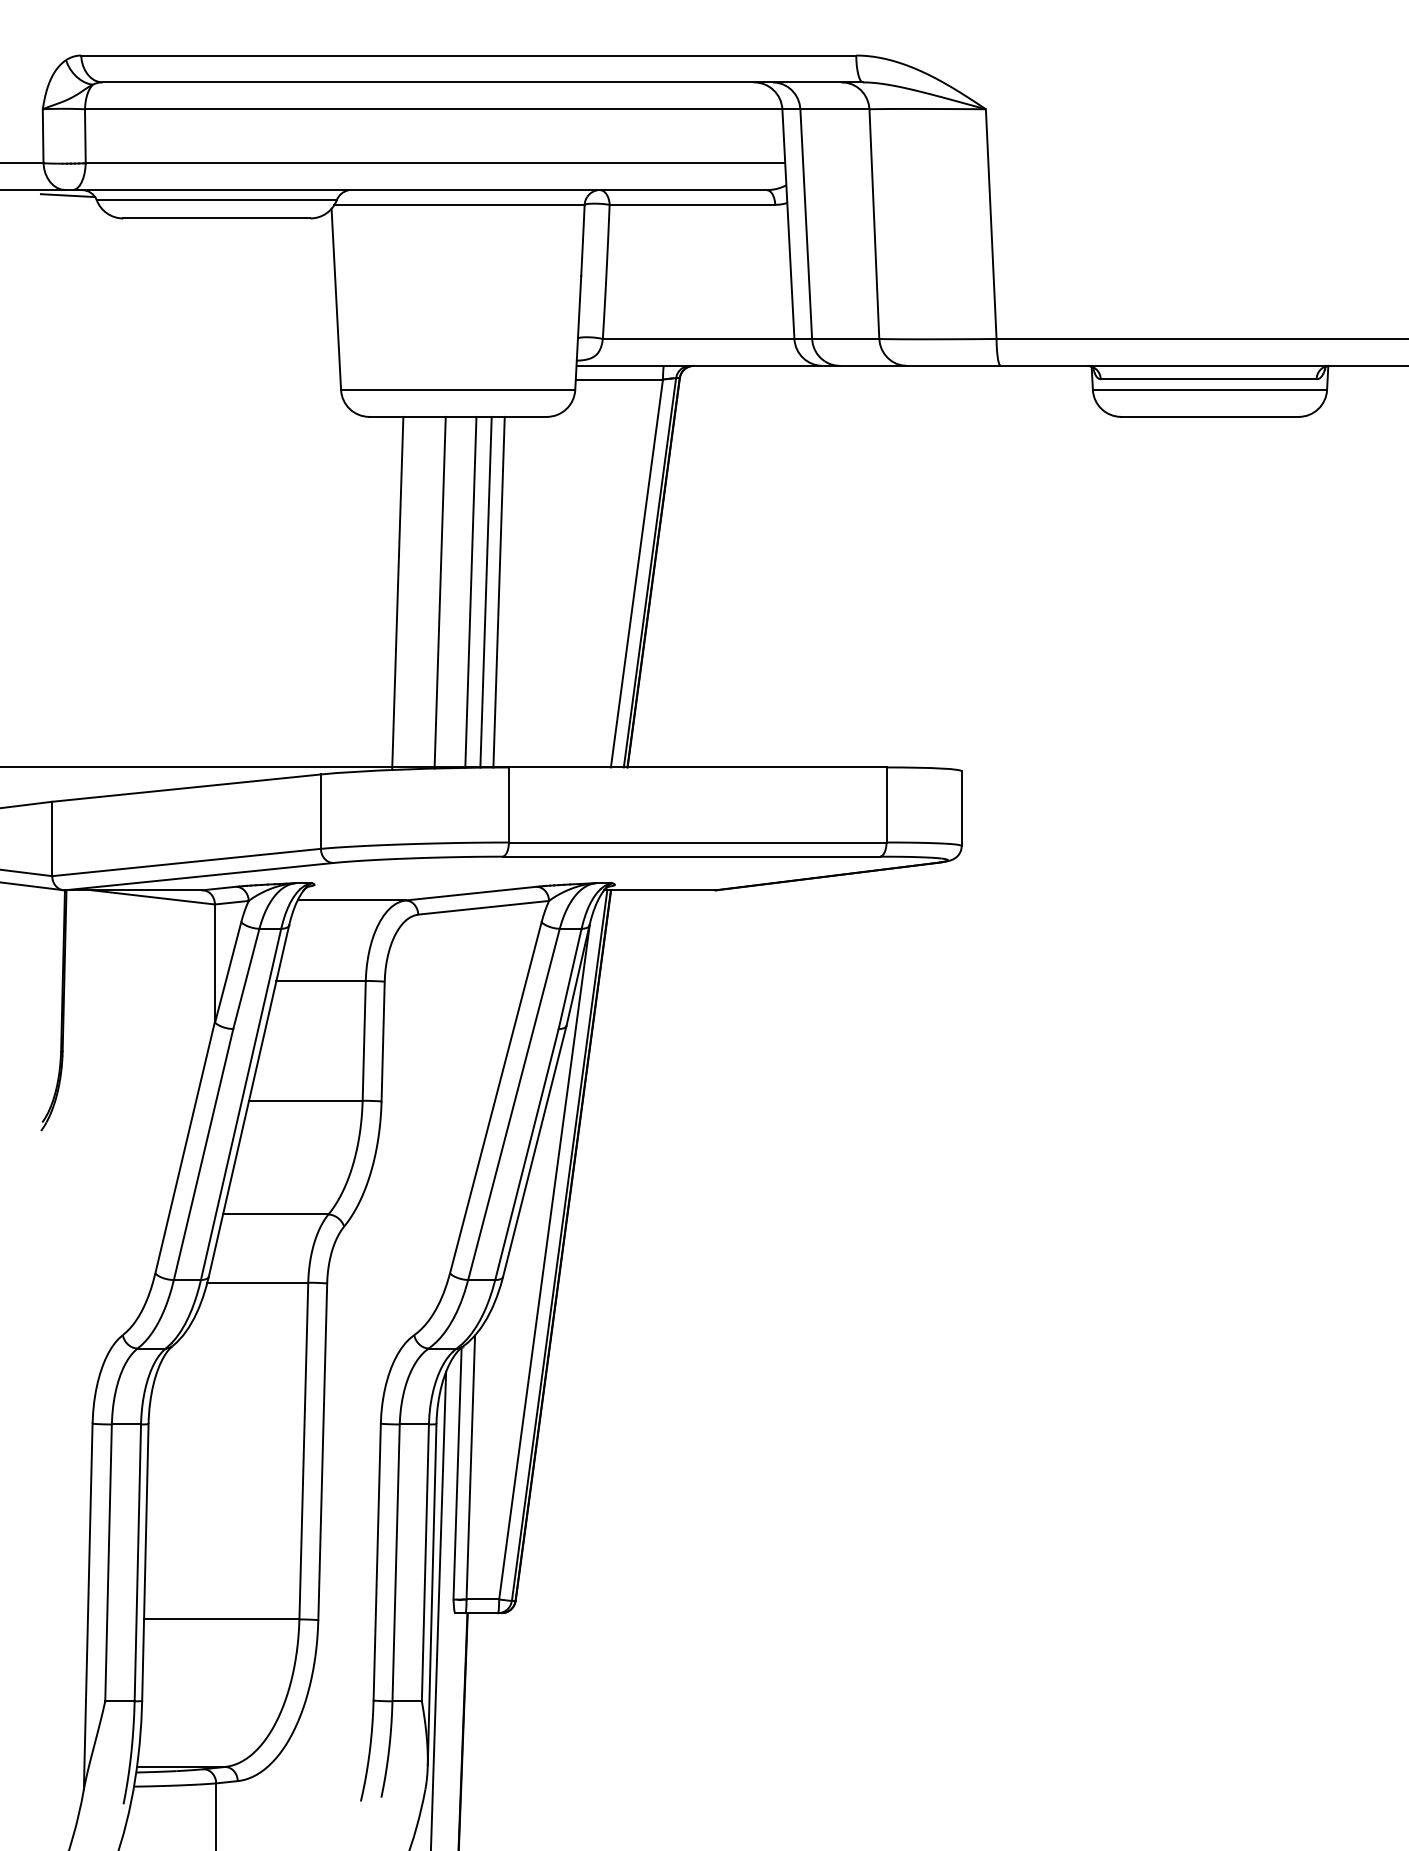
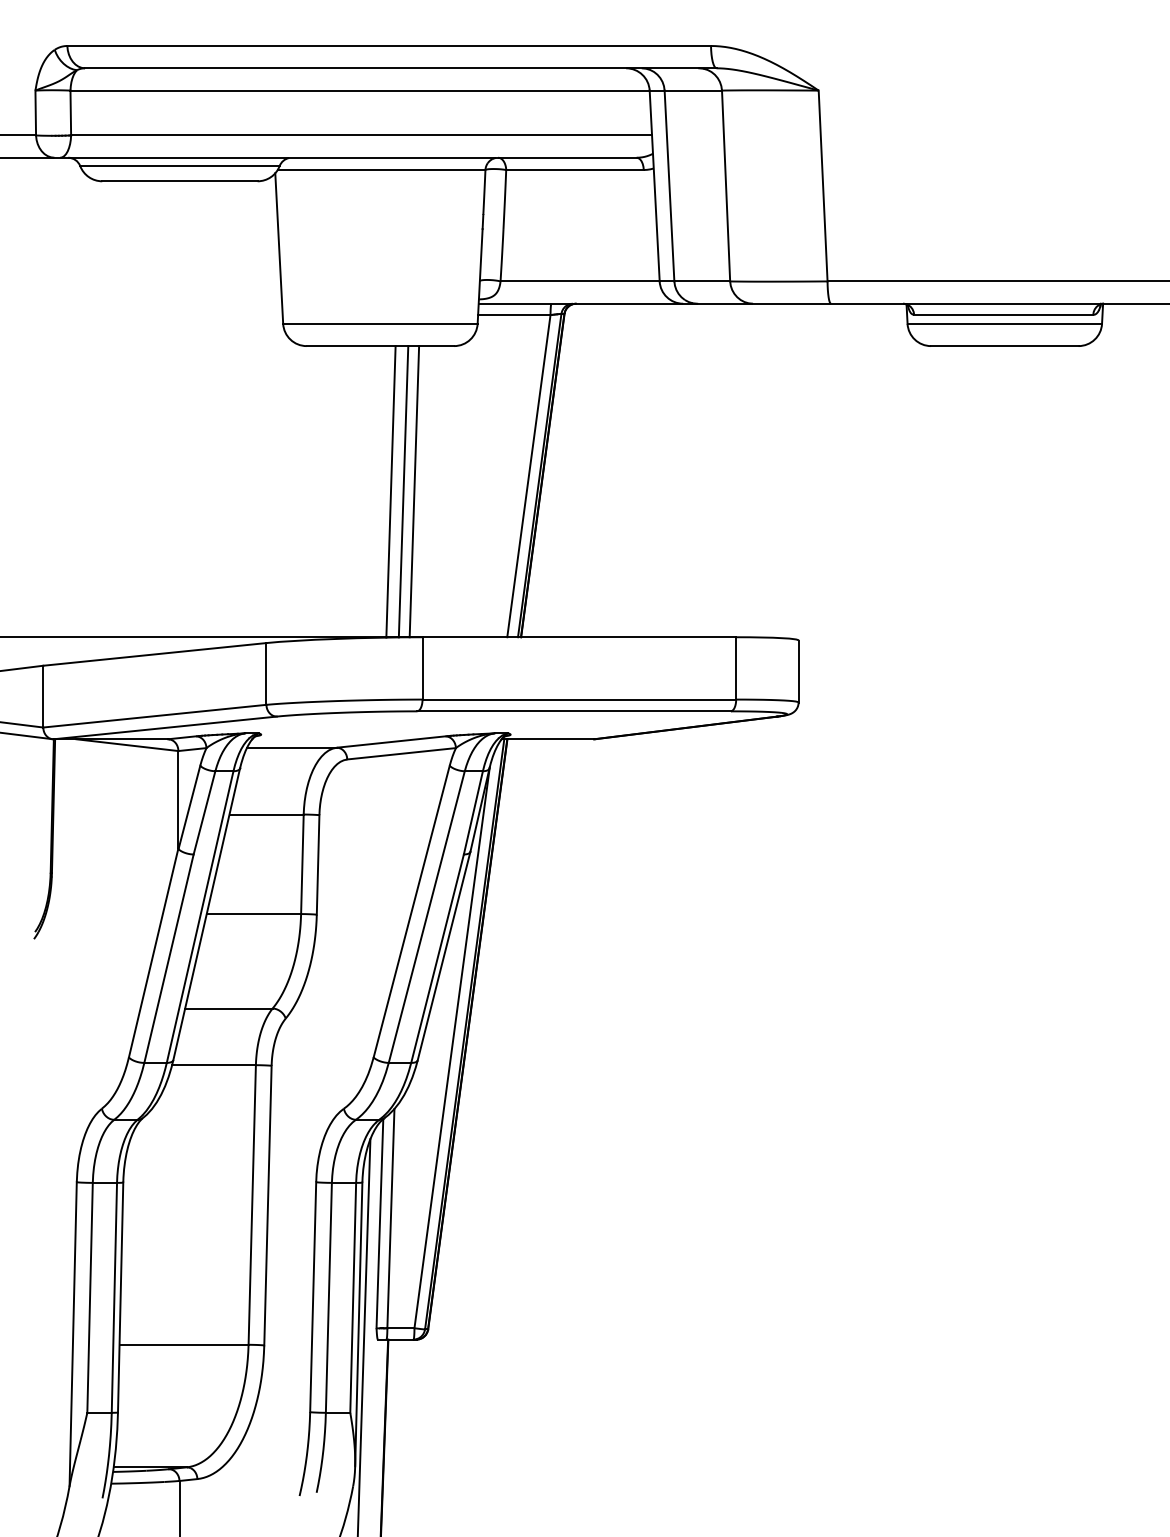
line: (67, 195) -> (55, 162), removed
line: (397, 592) -> (330, 491), removed
line: (439, 592) -> (364, 491), removed

